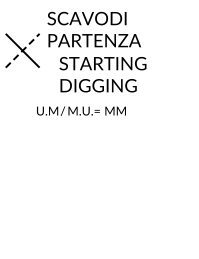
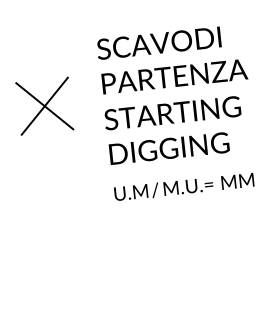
text: (93, 29) -> (170, 59), moved
line: (22, 50) -> (44, 105), dashed -> solid
text: (81, 110) -> (184, 186), moved

